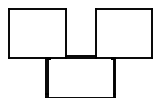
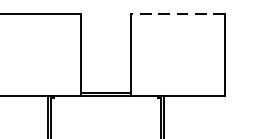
line: (123, 8) -> (177, 13), solid -> dashed

